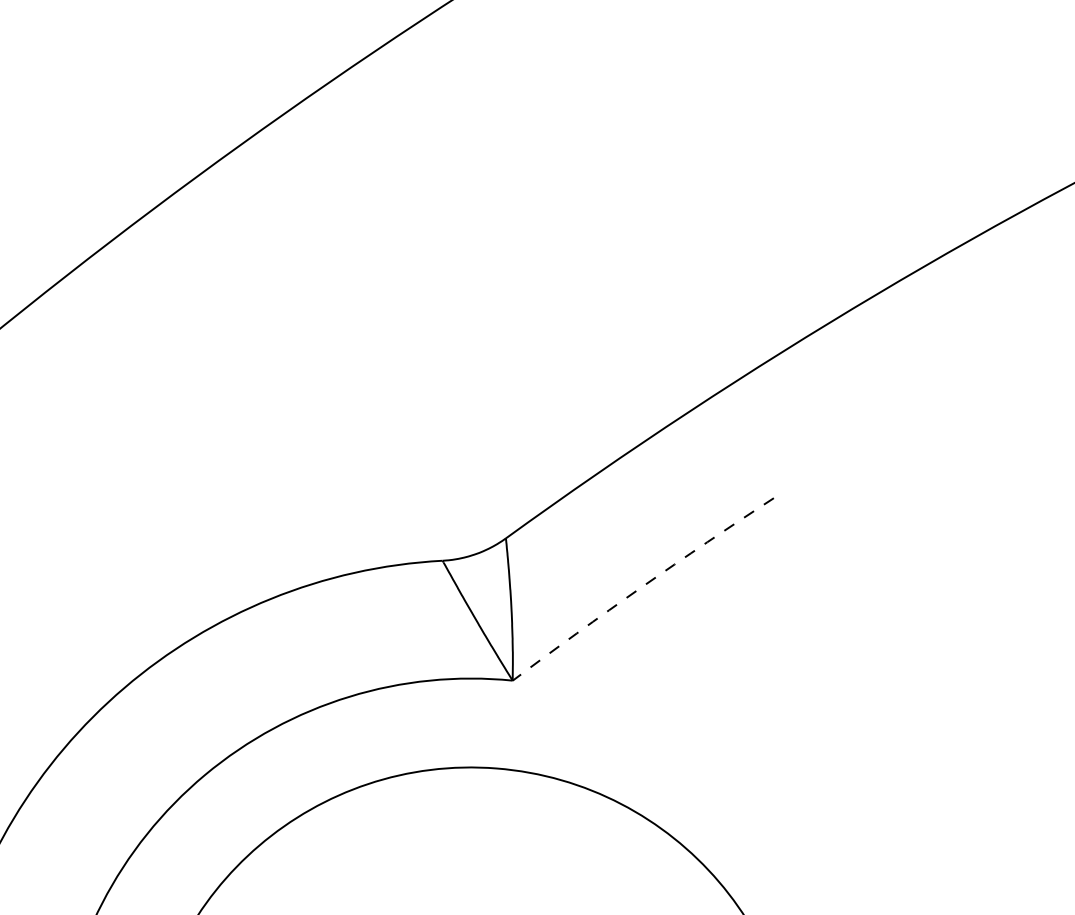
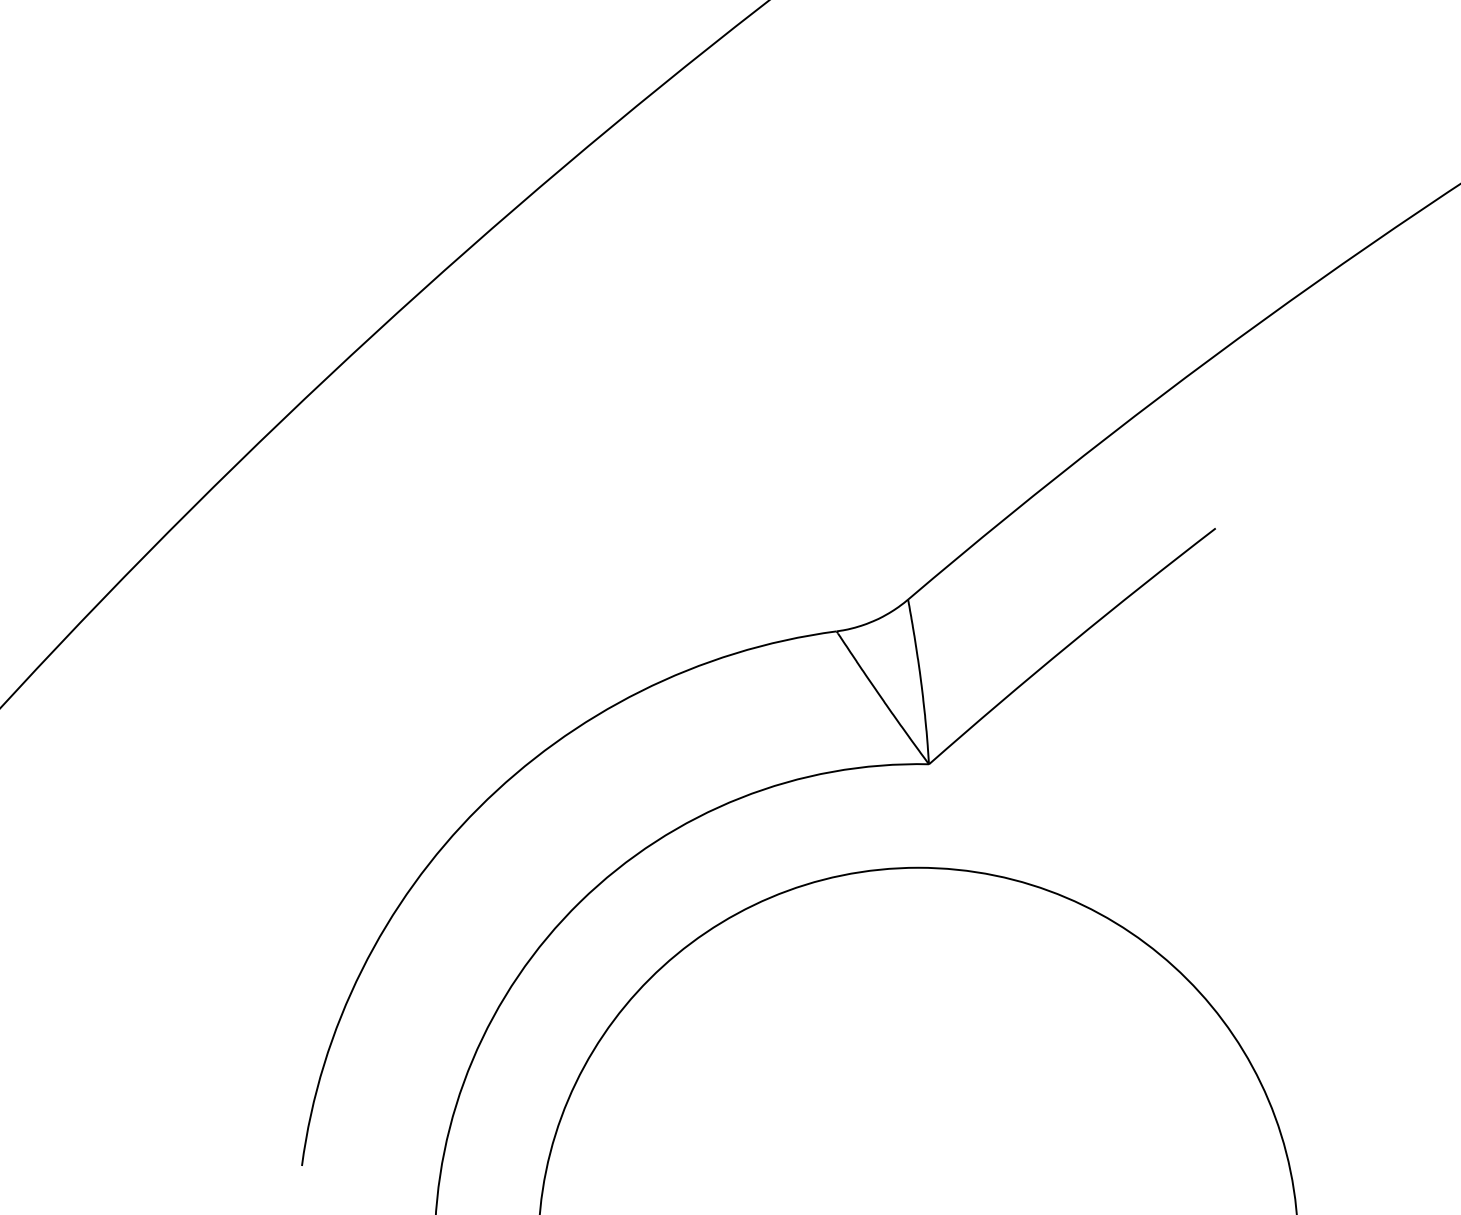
arc: (641, 586) -> (1070, 643), dashed -> solid

